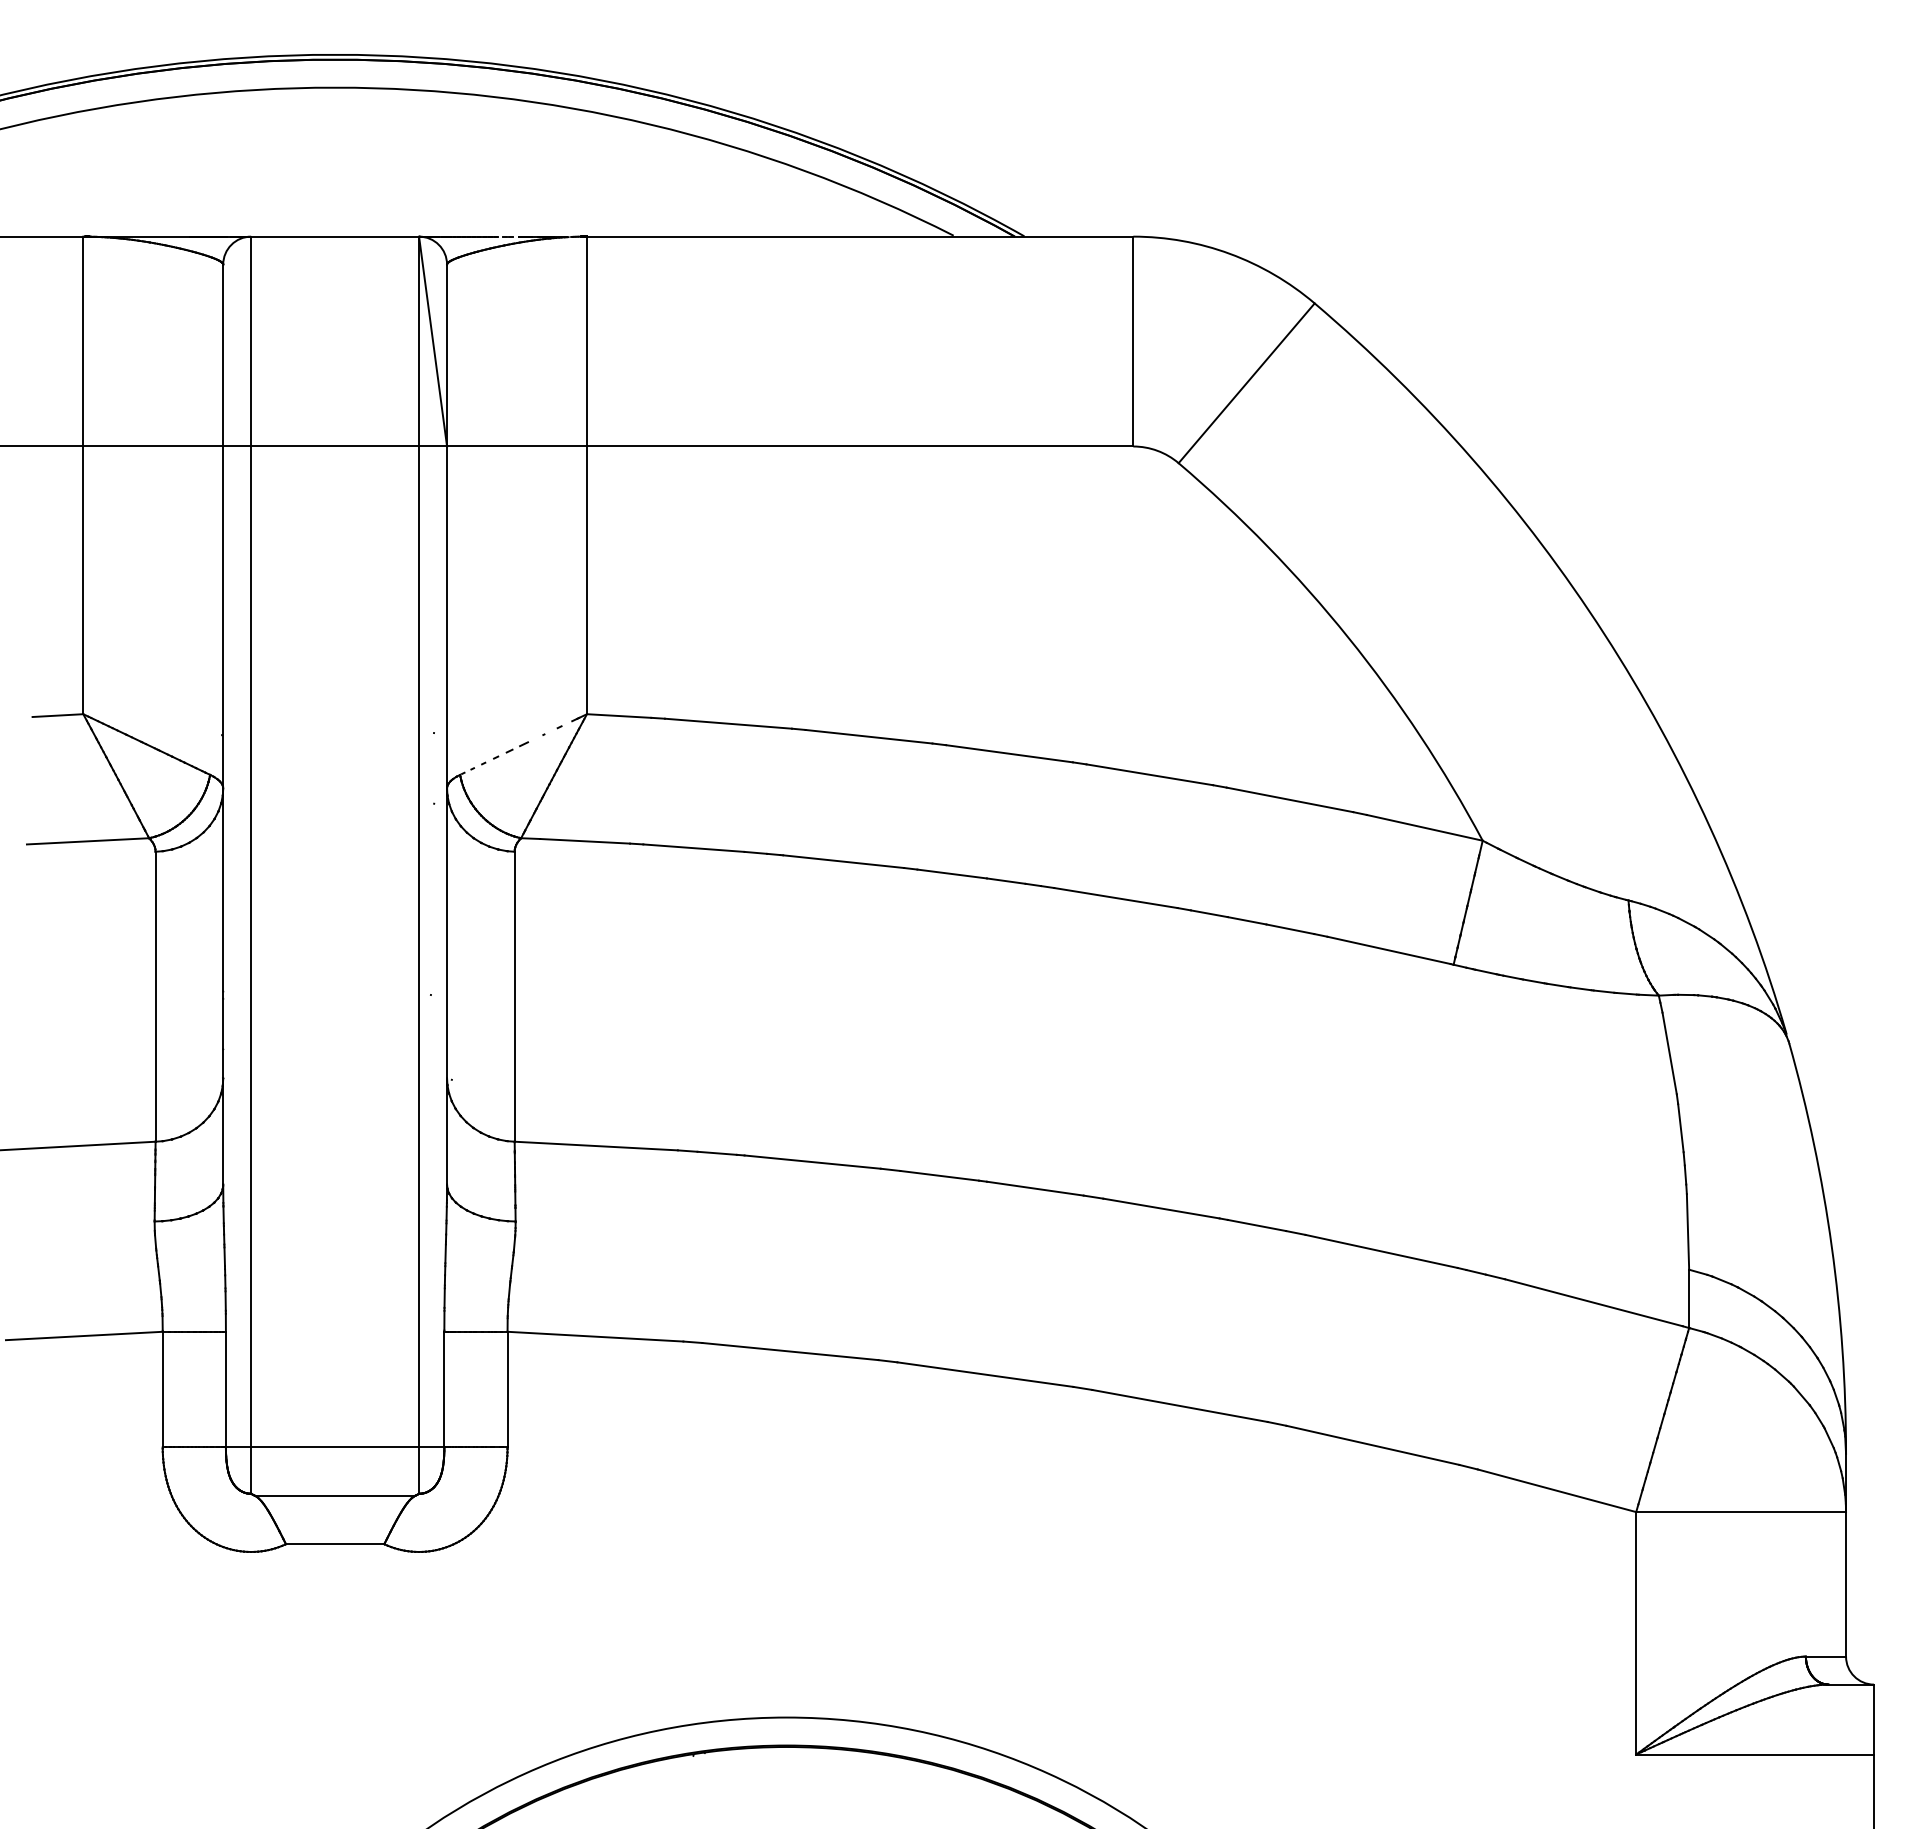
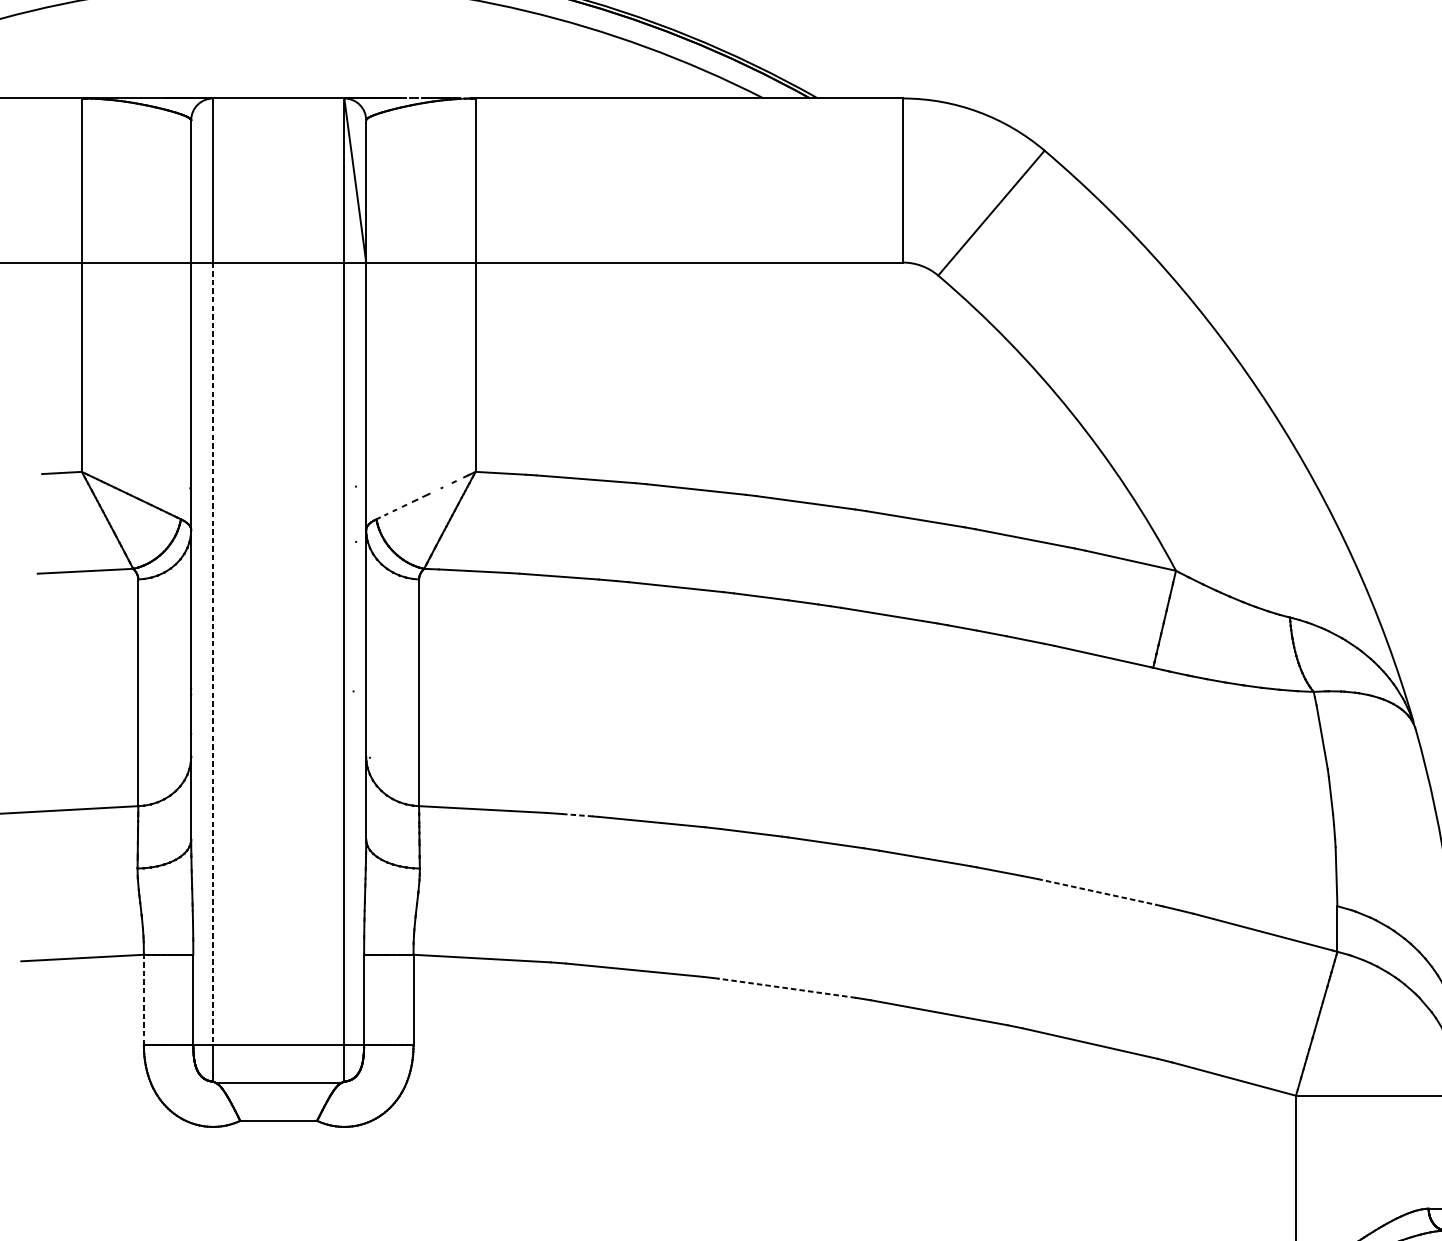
line: (251, 947) -> (213, 654), solid -> dashed
line: (717, 1153) -> (577, 815), solid -> dashed
line: (1381, 1251) -> (1096, 891), solid -> dashed
line: (985, 1374) -> (787, 988), solid -> dashed
line: (162, 1389) -> (143, 999), solid -> dashed

